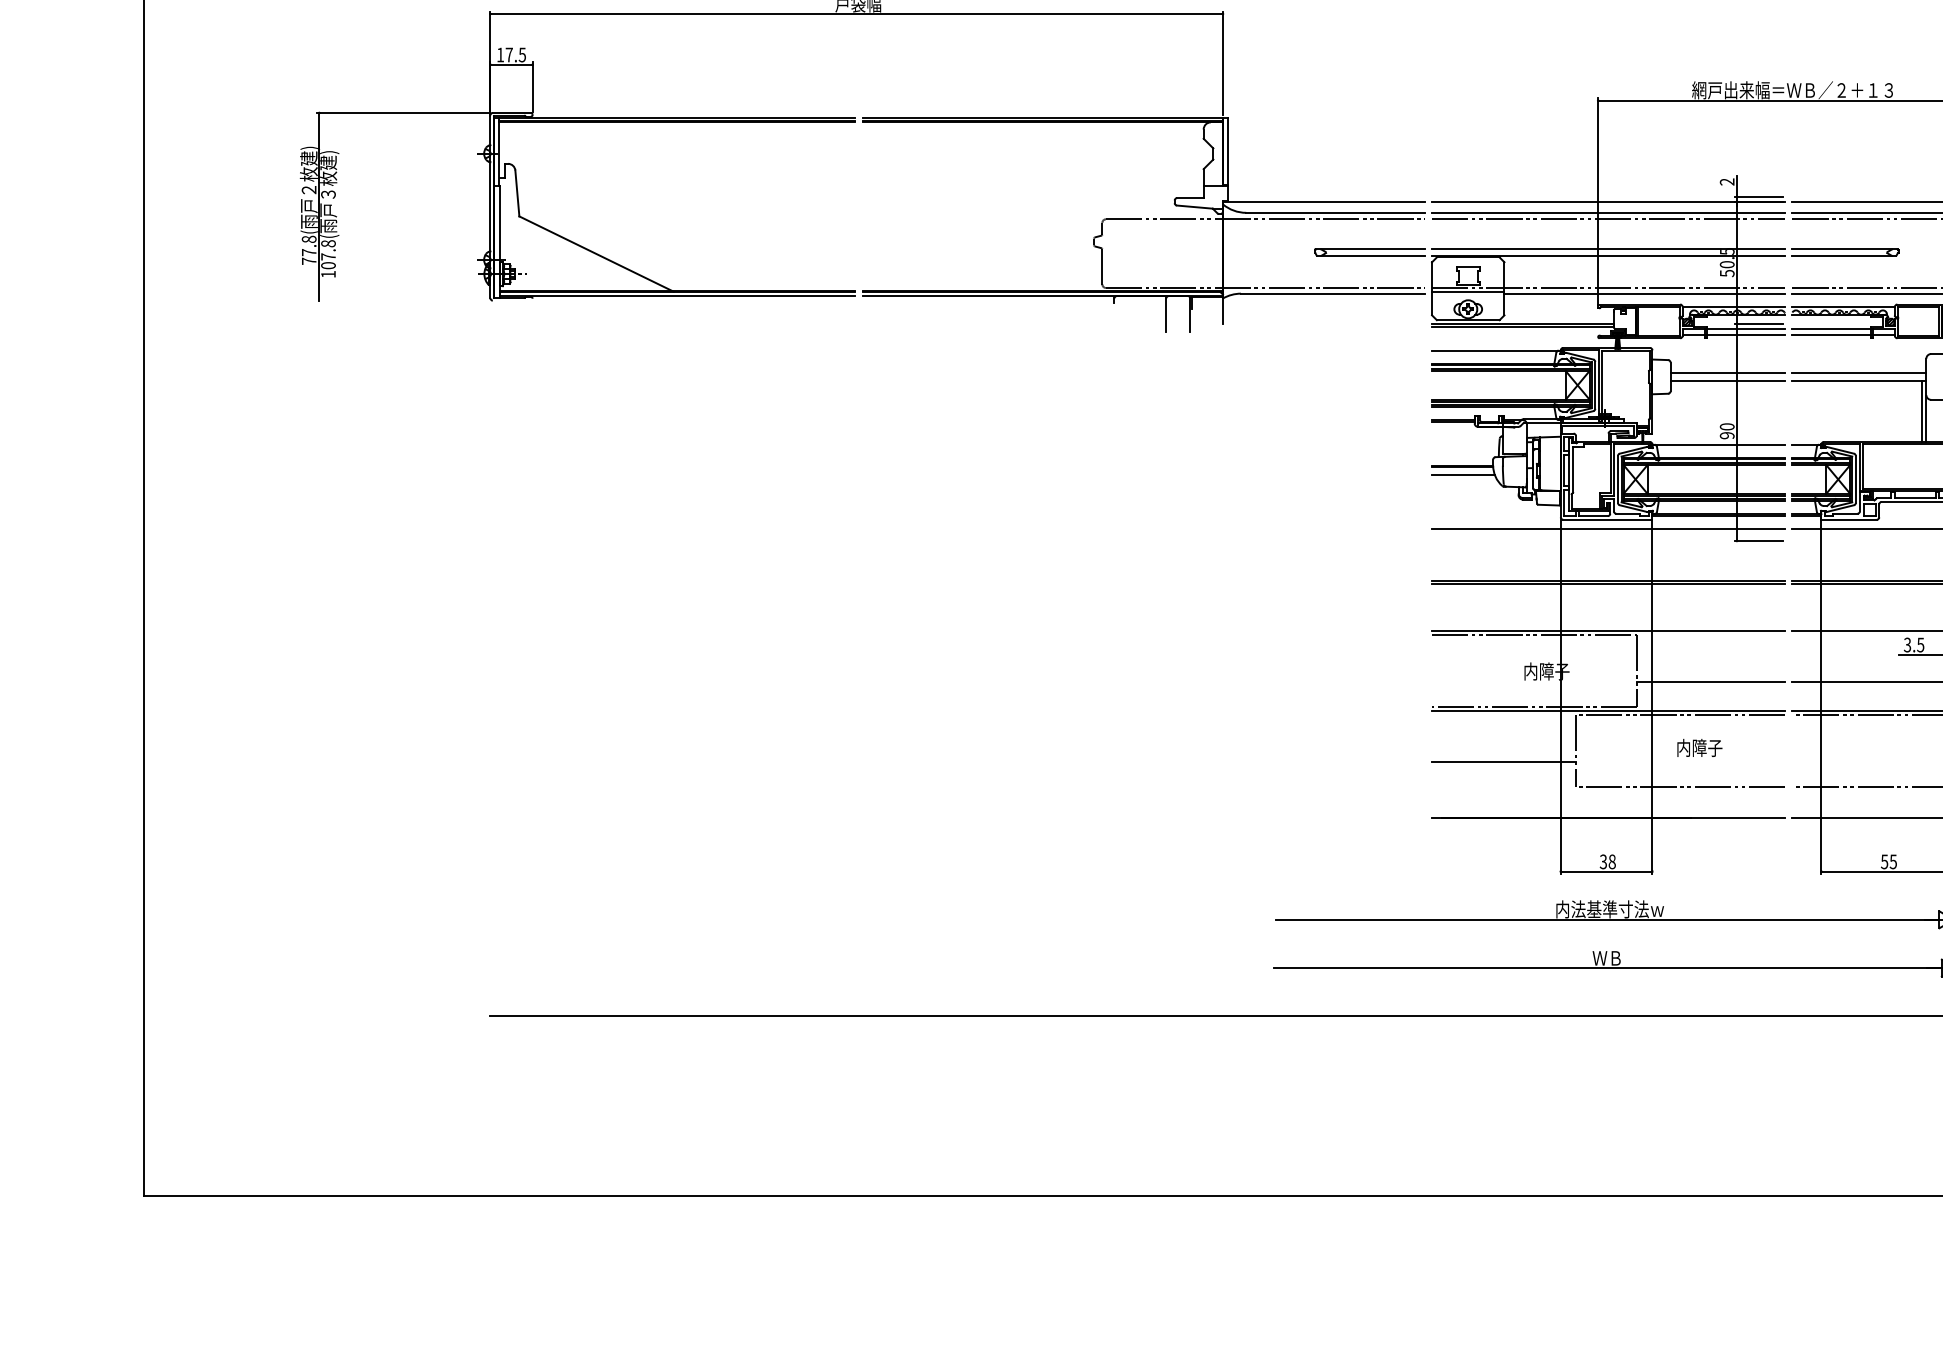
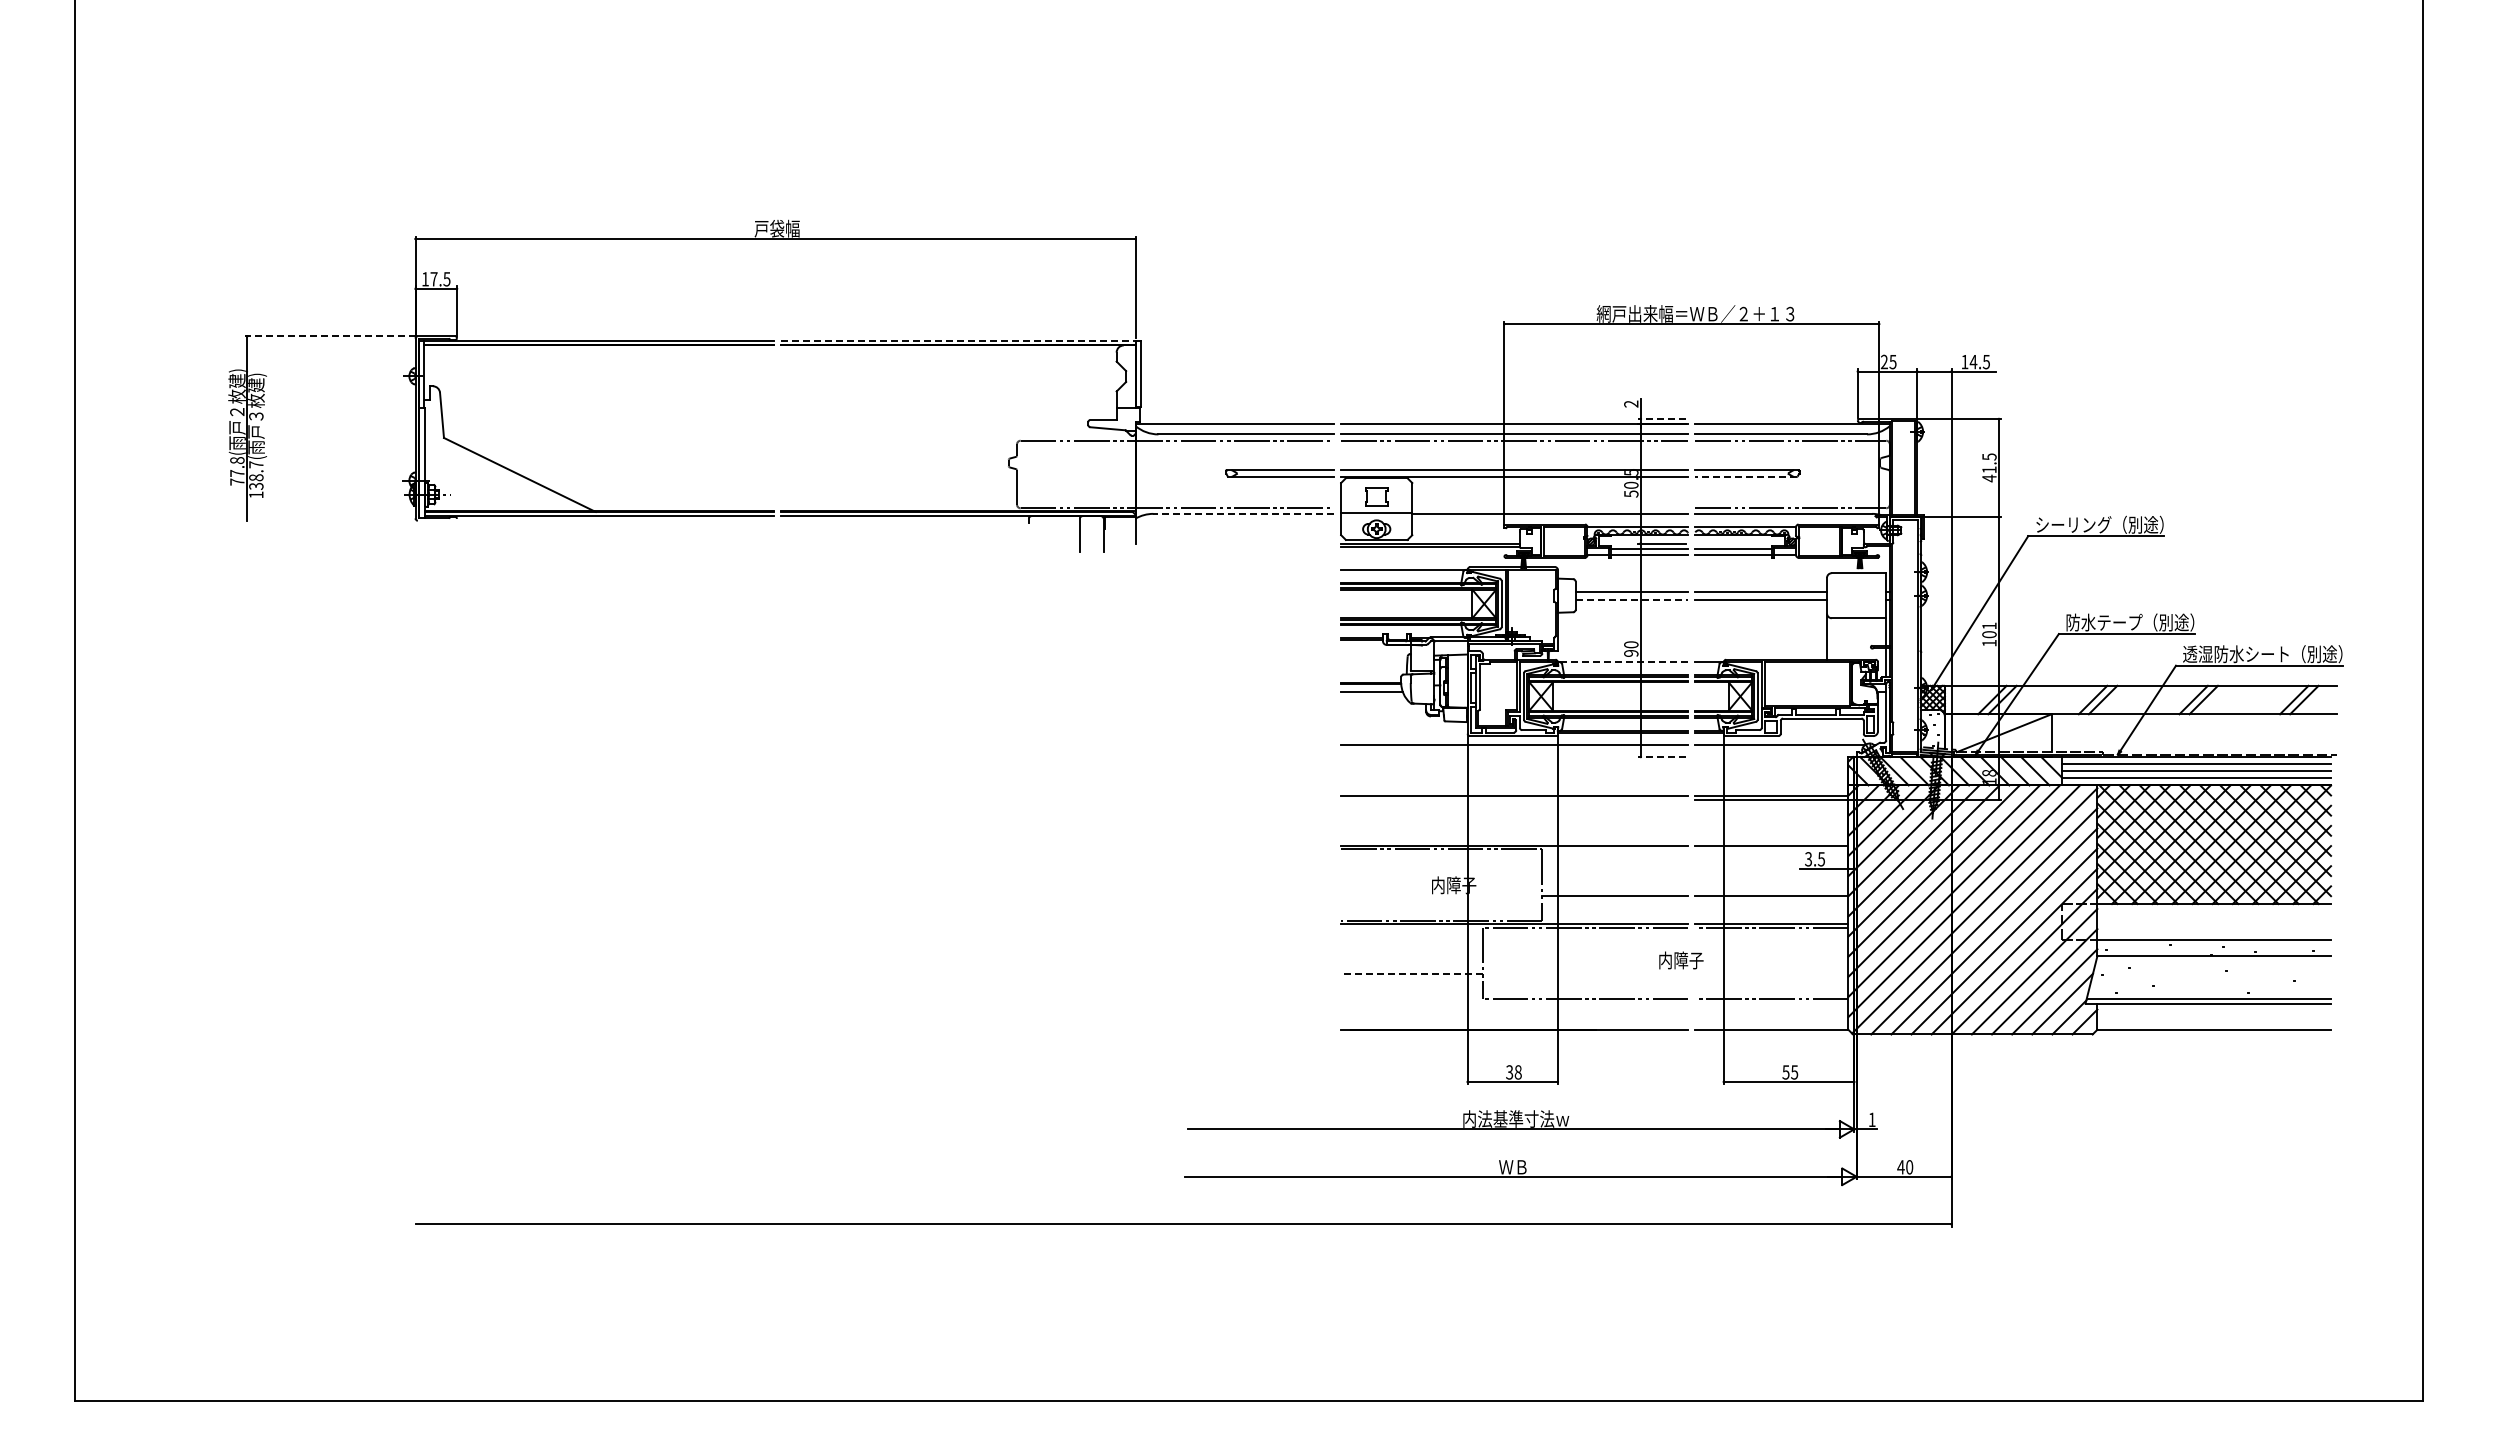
line: (402, 113) -> (329, 336), solid -> dashed
line: (1042, 117) -> (958, 340), solid -> dashed
line: (1758, 197) -> (1662, 419), solid -> dashed
text: (328, 254) -> (256, 475), 107.8( -> 138.7(
line: (1844, 255) -> (1746, 476), solid -> dashed
line: (1608, 288) -> (1514, 508), removed
line: (1332, 293) -> (1243, 513), solid -> dashed
line: (1728, 380) -> (1632, 599), solid -> dashed
line: (1921, 411) -> (1822, 629), removed
line: (1718, 444) -> (1622, 662), solid -> dashed
line: (1758, 540) -> (1662, 756), solid -> dashed
line: (1608, 584) -> (1514, 799), removed
text: (1699, 748) -> (1681, 960), moved
line: (1504, 762) -> (1412, 974), solid -> dashed

